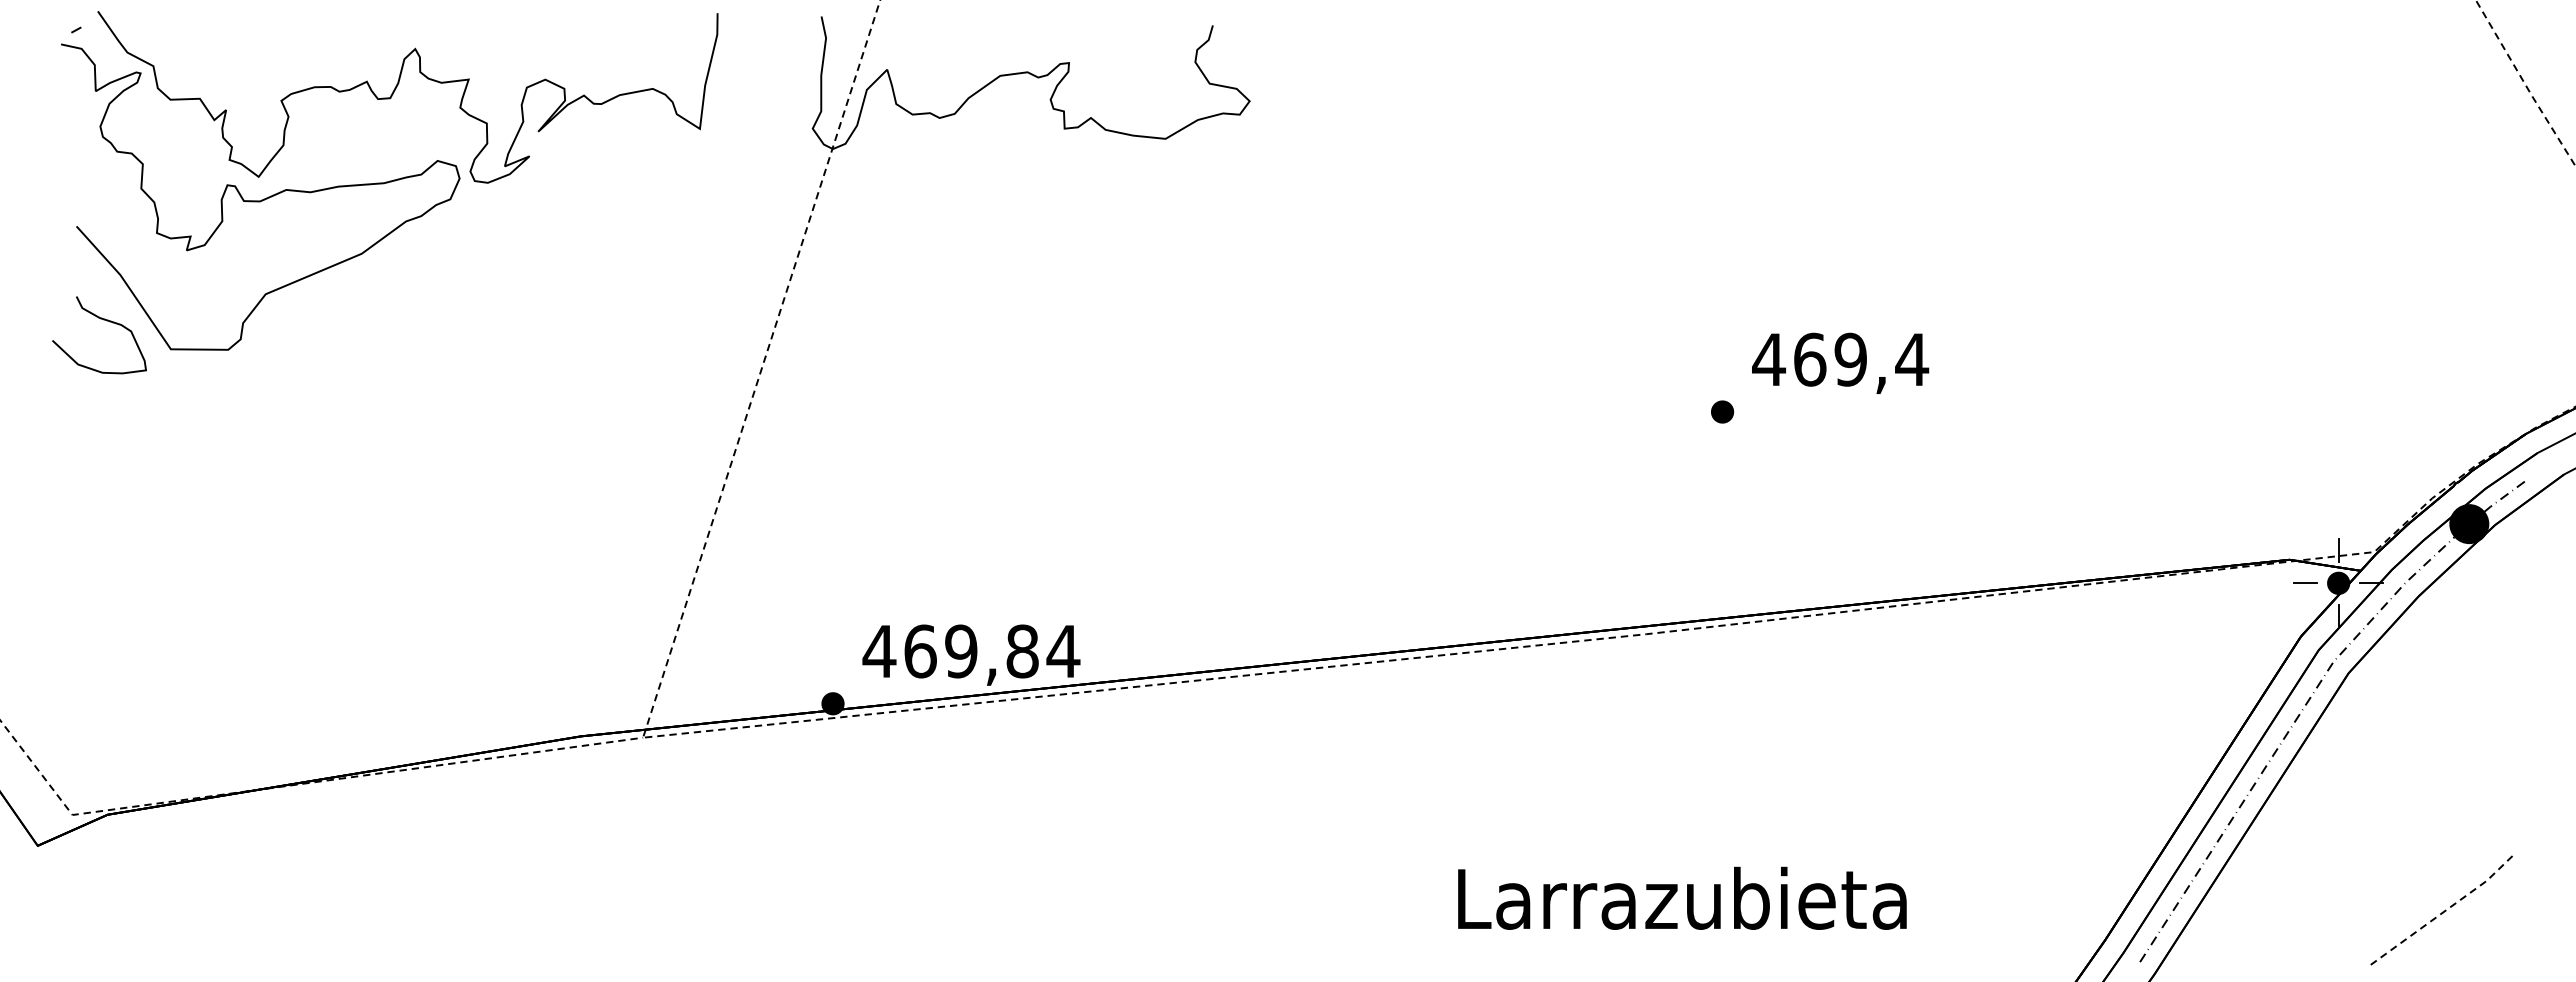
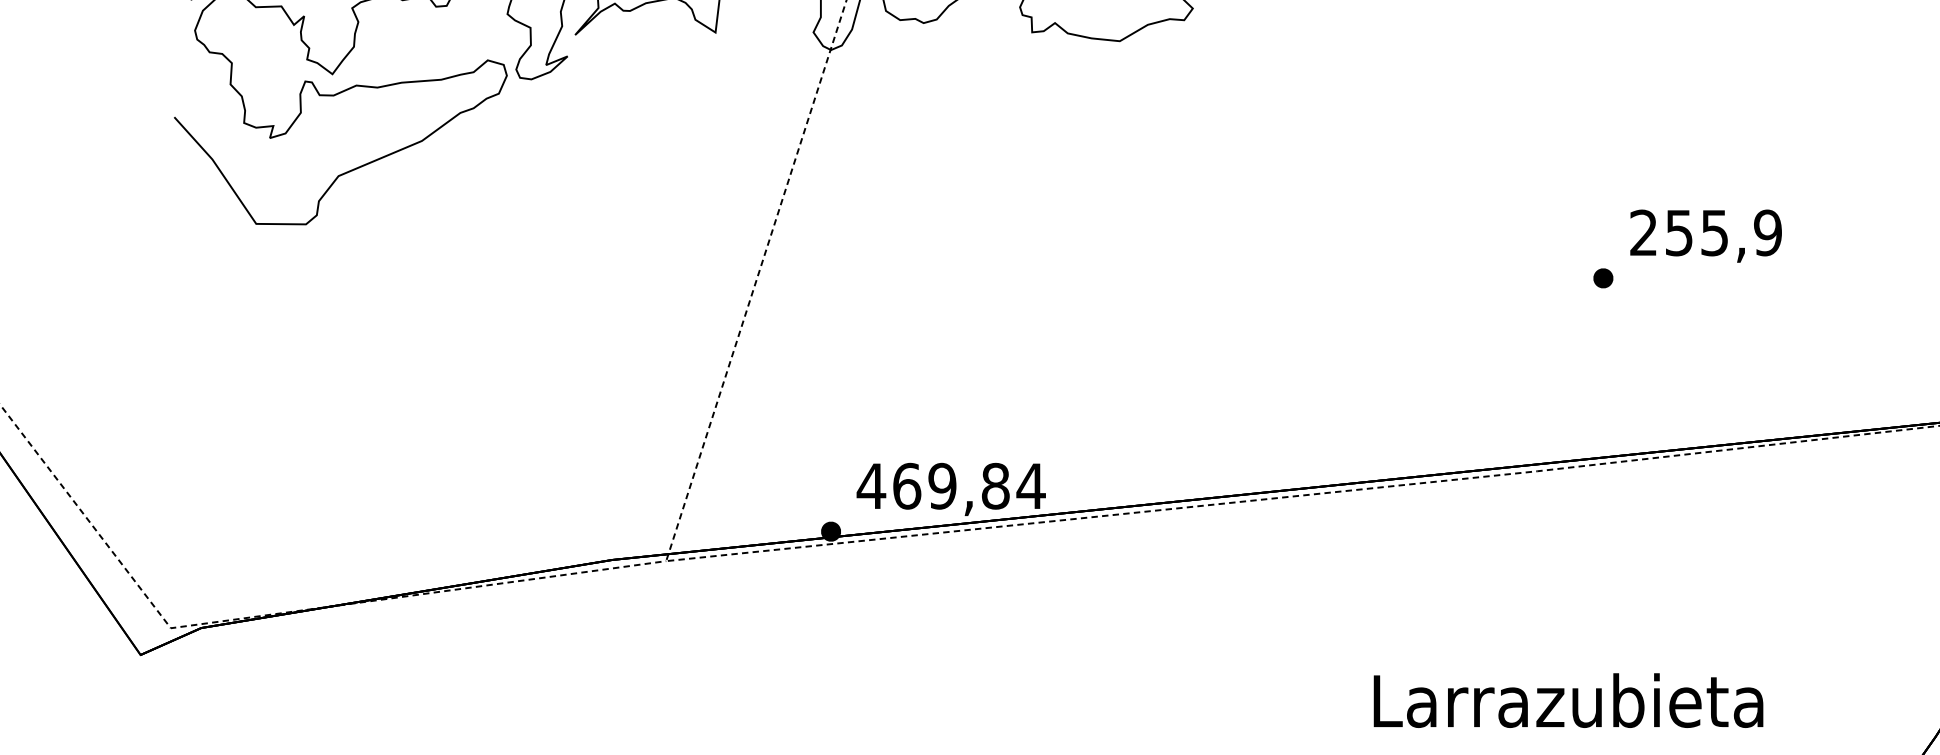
curve: (103, 320) -> (197, 198), removed
text: (1840, 359) -> (1705, 232), 469,4 -> 255,9

